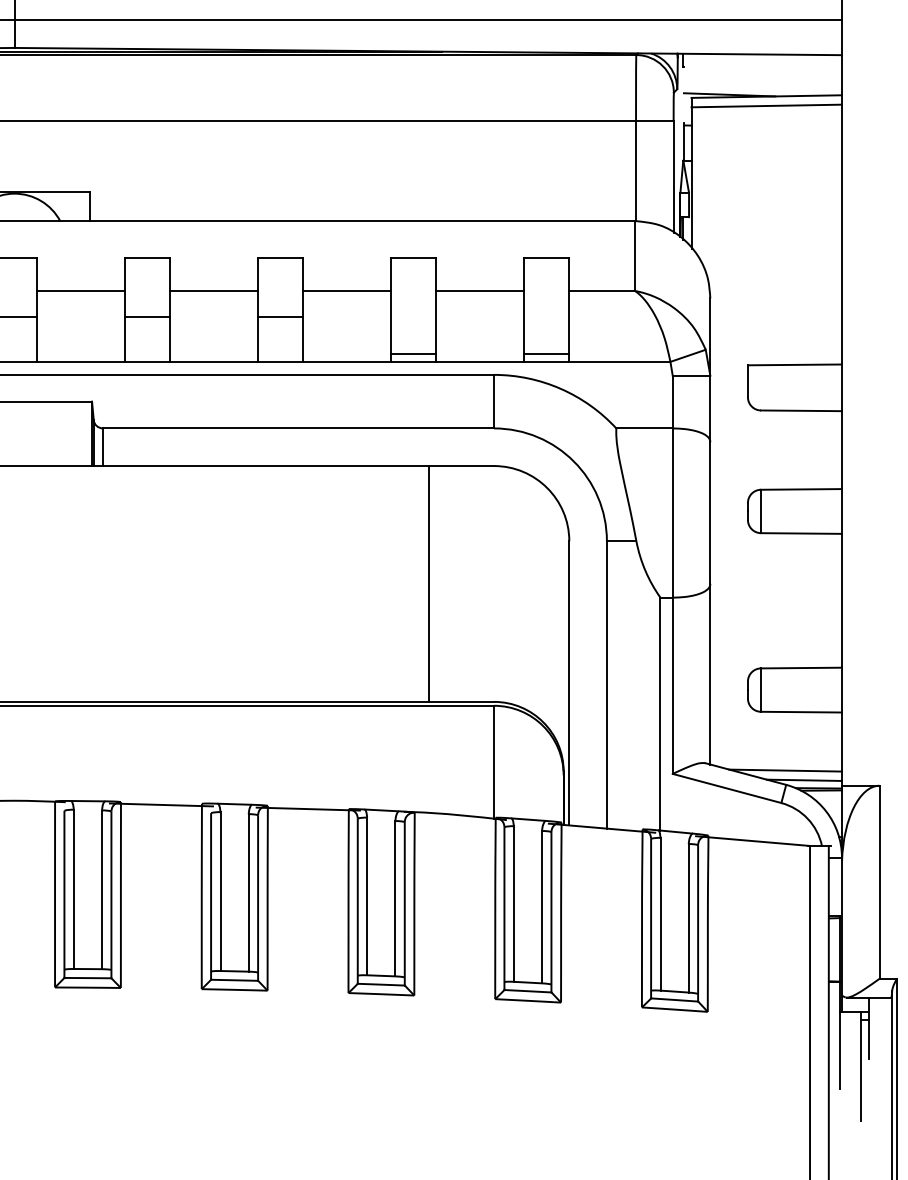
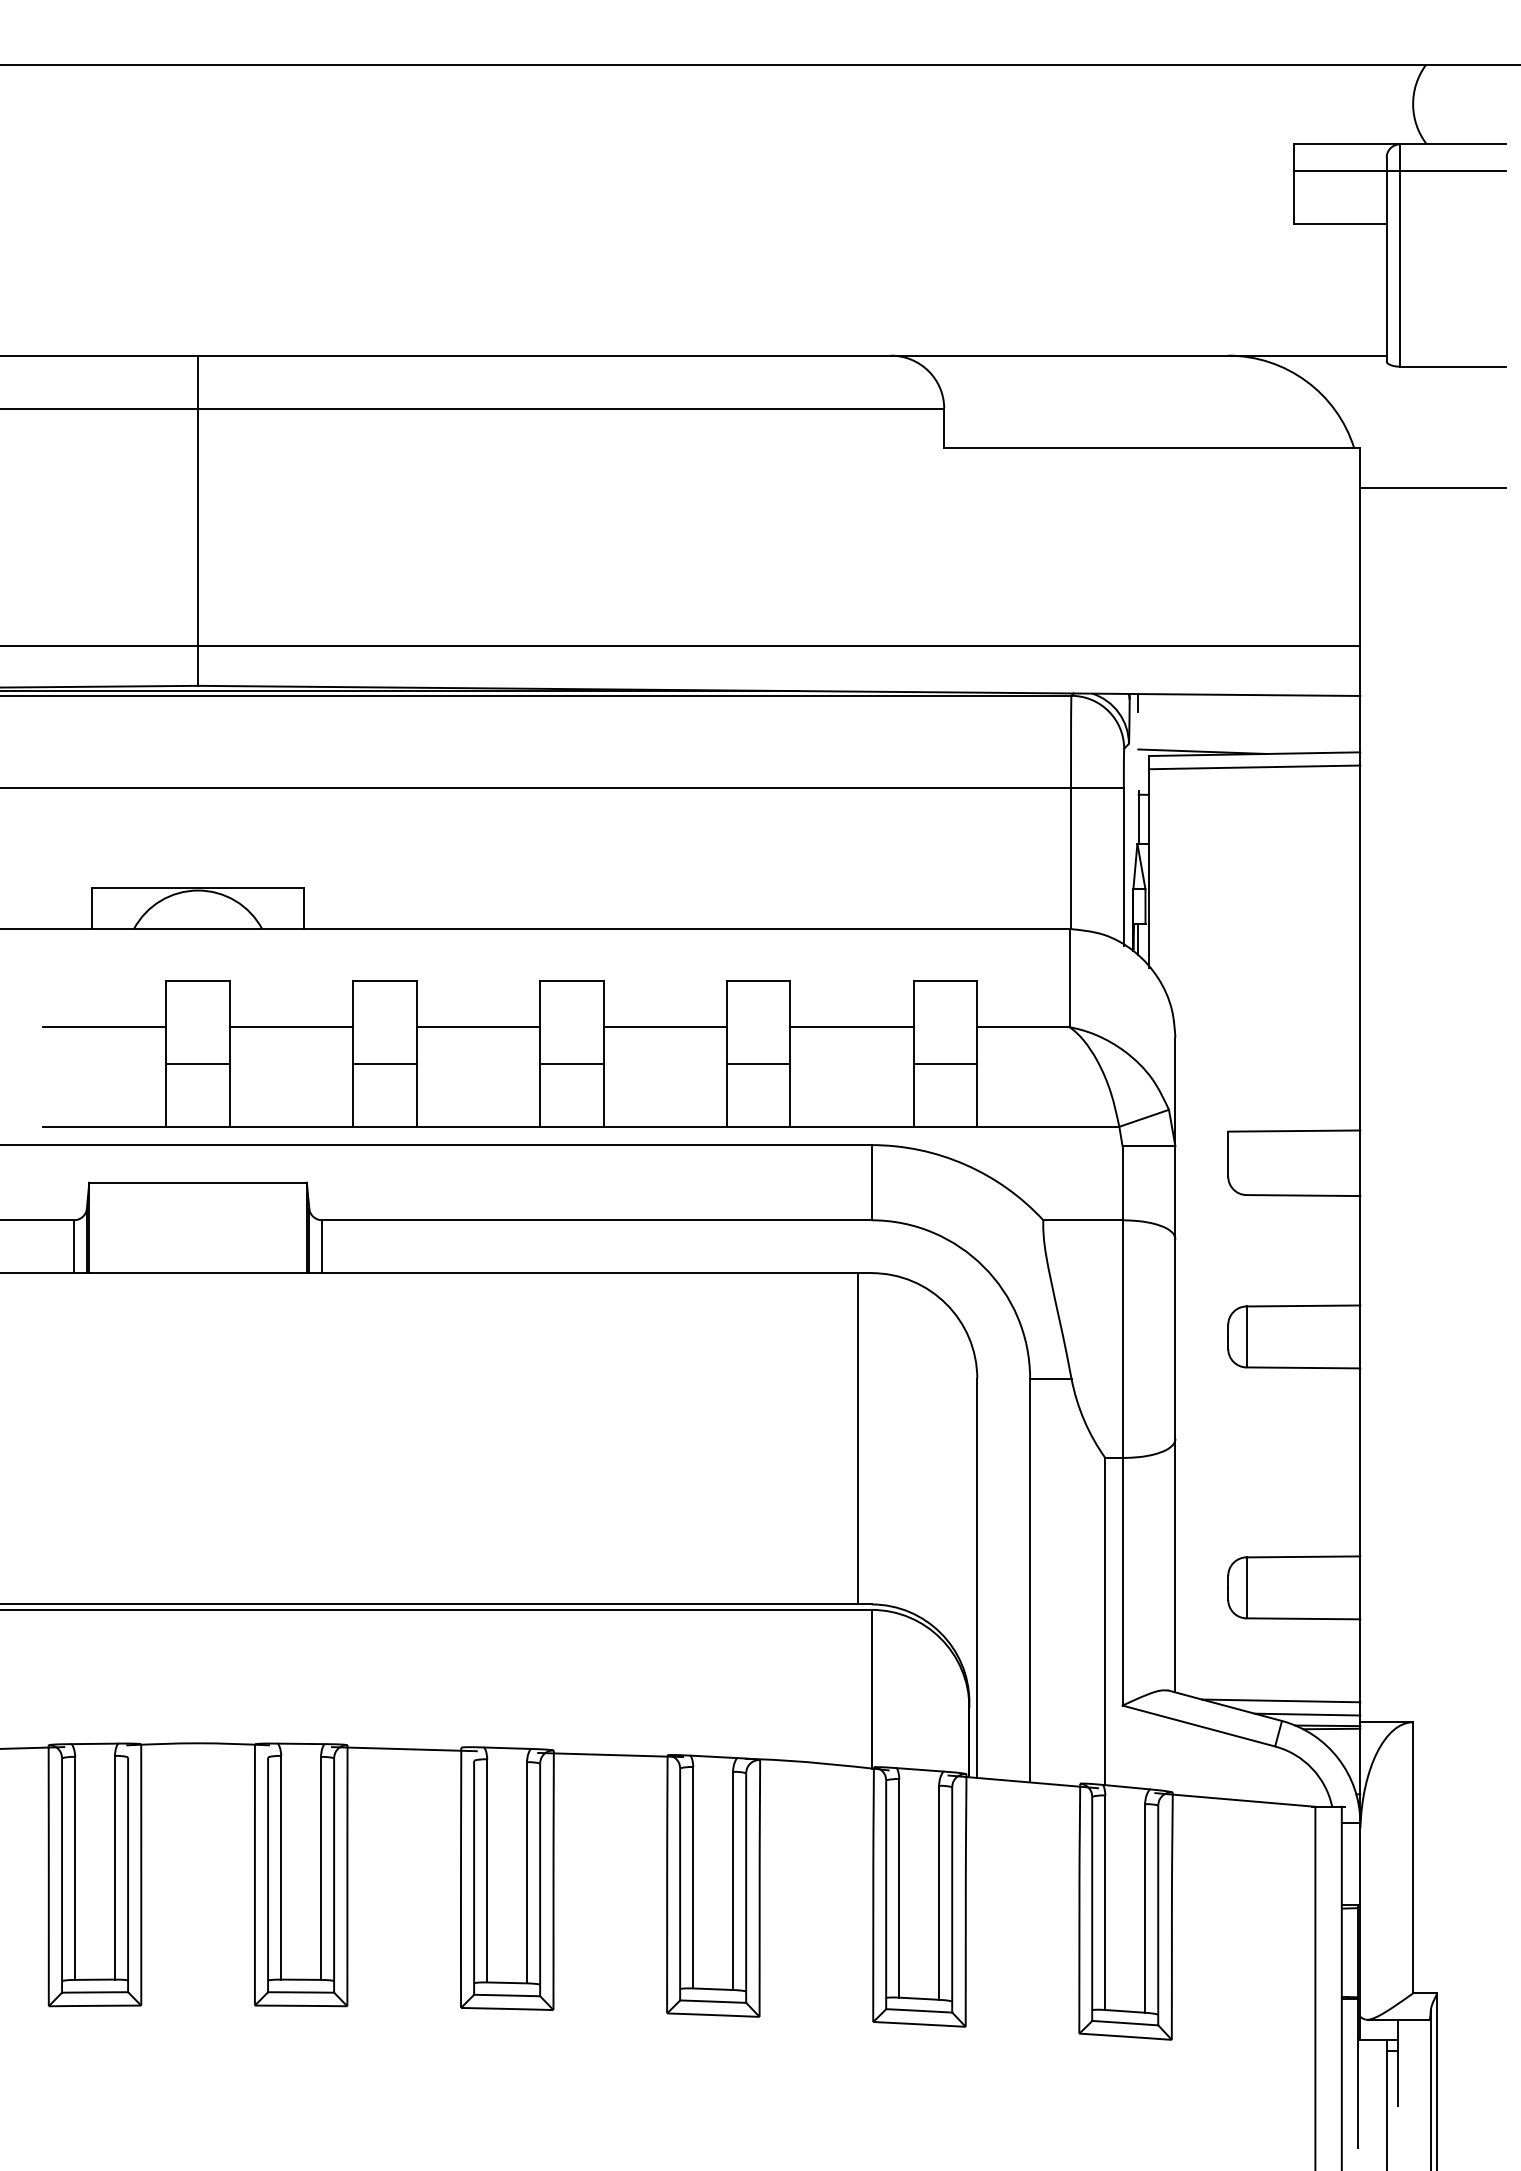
line: (413, 353) -> (758, 1063), moved
line: (546, 353) -> (945, 1063), moved
line: (429, 583) -> (858, 1438), moved

